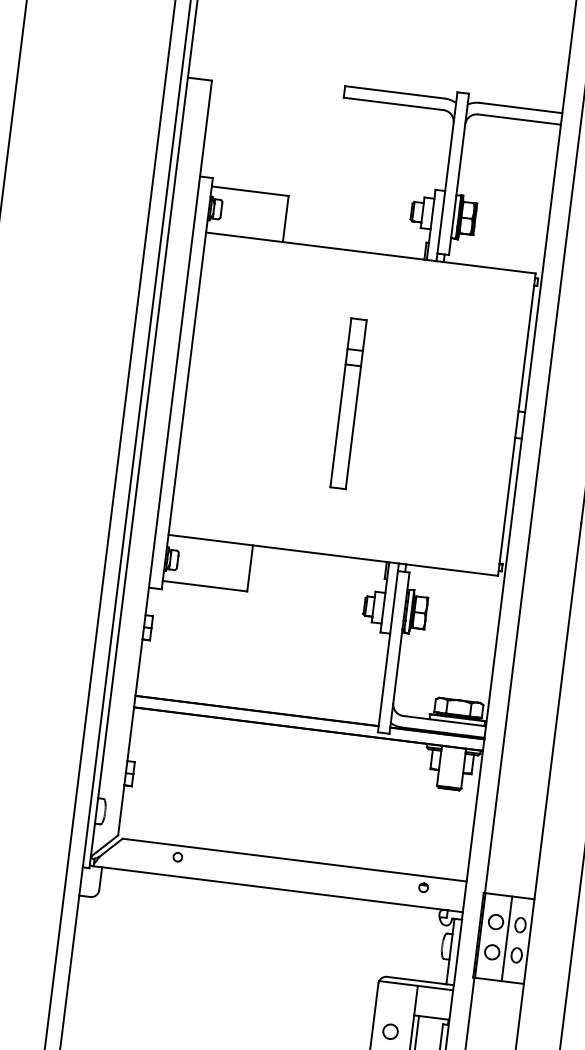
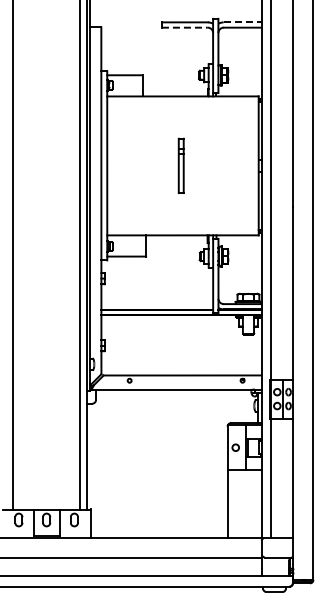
line: (392, 103) -> (184, 27), solid -> dashed
line: (522, 108) -> (243, 22), solid -> dashed
part: (346, 402) -> (180, 165), size x0.7

